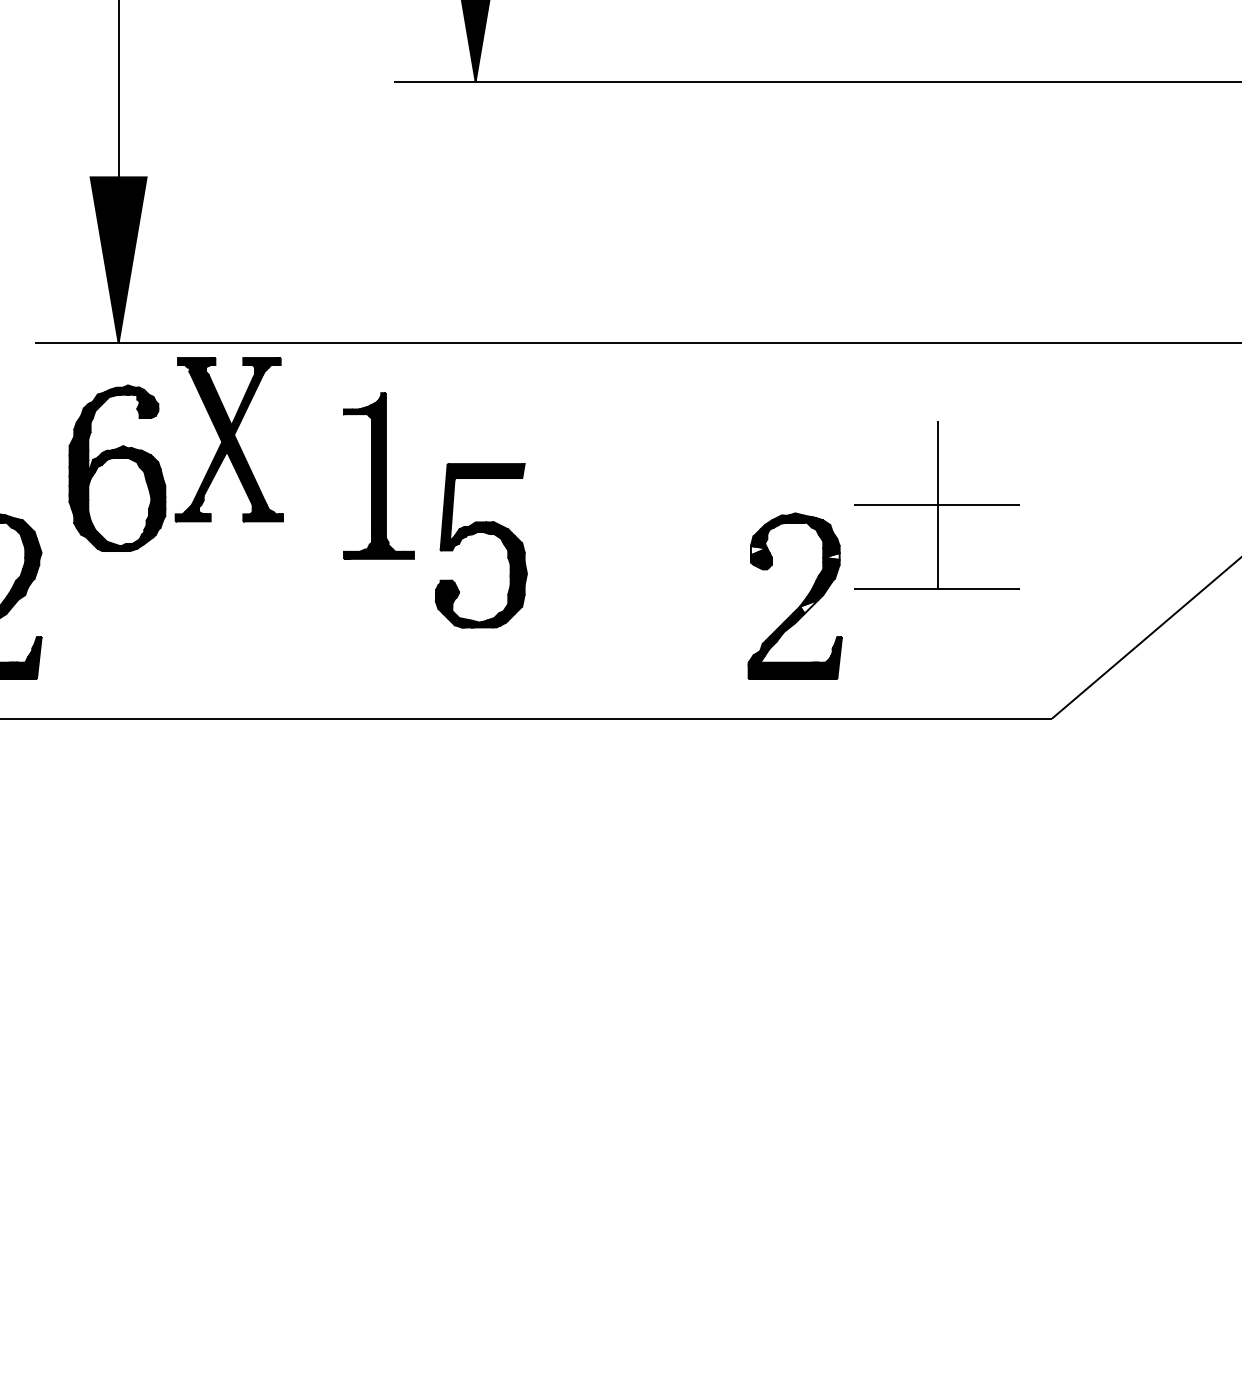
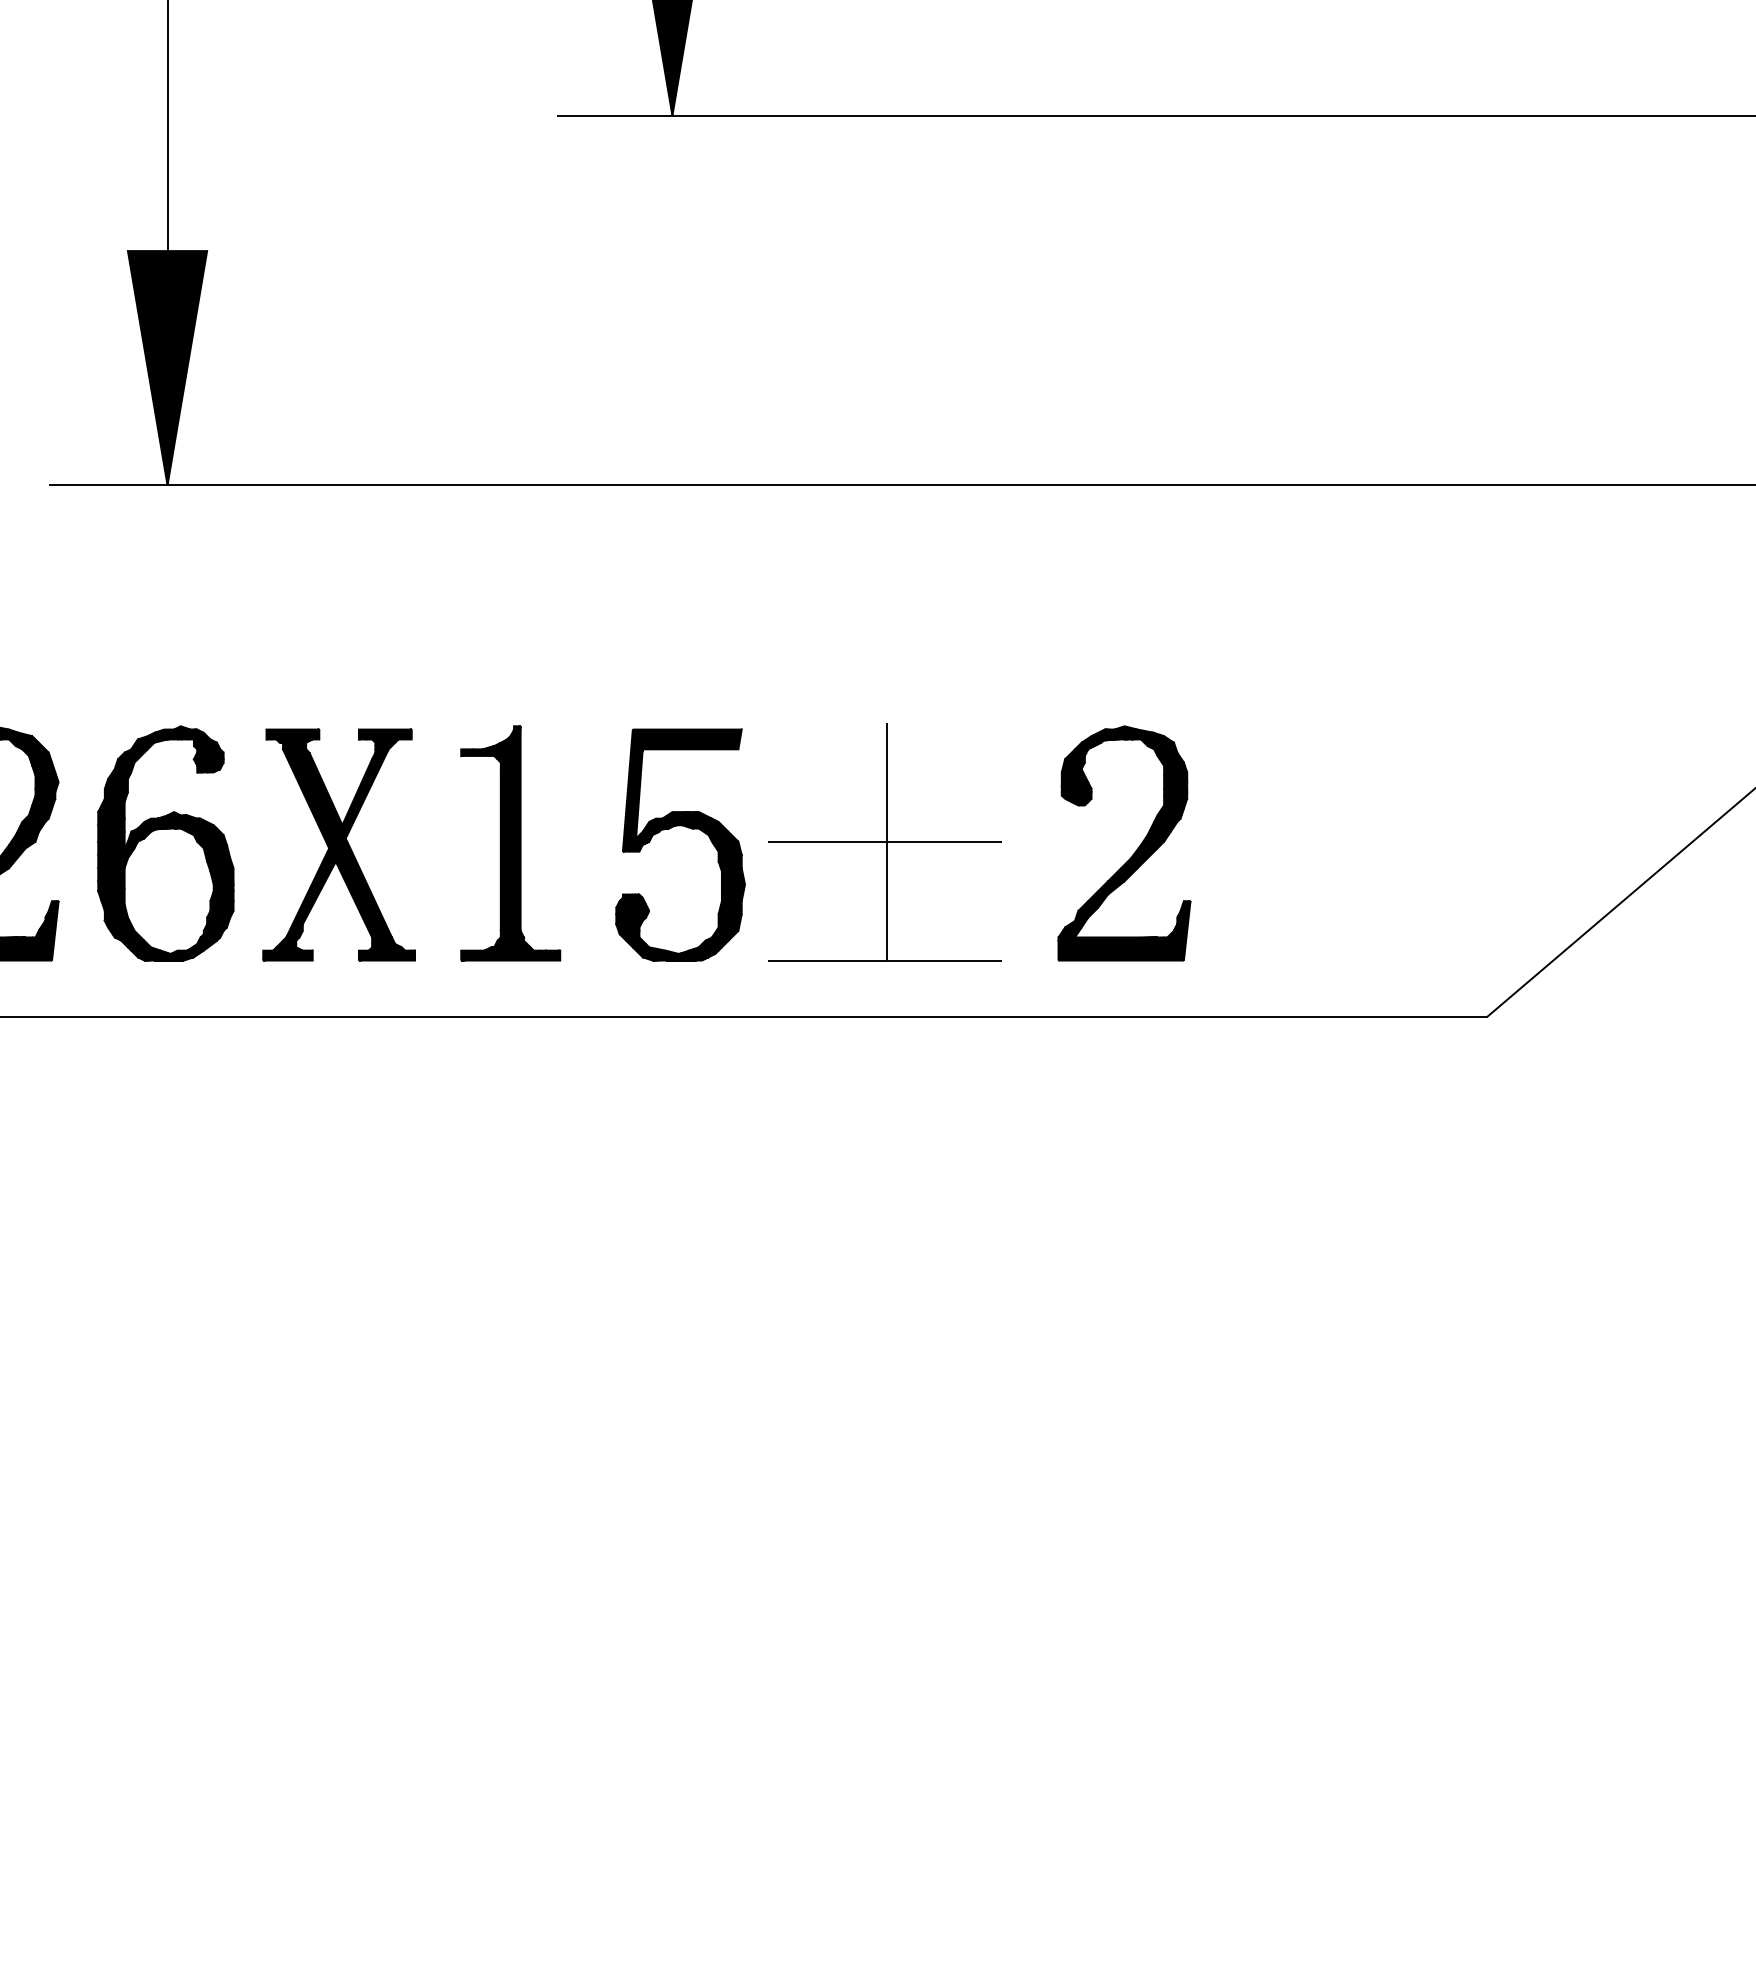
part: (228, 439) -> (338, 844), moved
part: (117, 468) -> (165, 843), moved
part: (378, 476) -> (510, 843), moved
part: (936, 505) -> (884, 842), moved
part: (484, 533) -> (685, 827), moved
fill: (758, 550) -> (1072, 778), added
fill: (831, 556) -> (1175, 787), added
fill: (809, 606) -> (1144, 858), added

